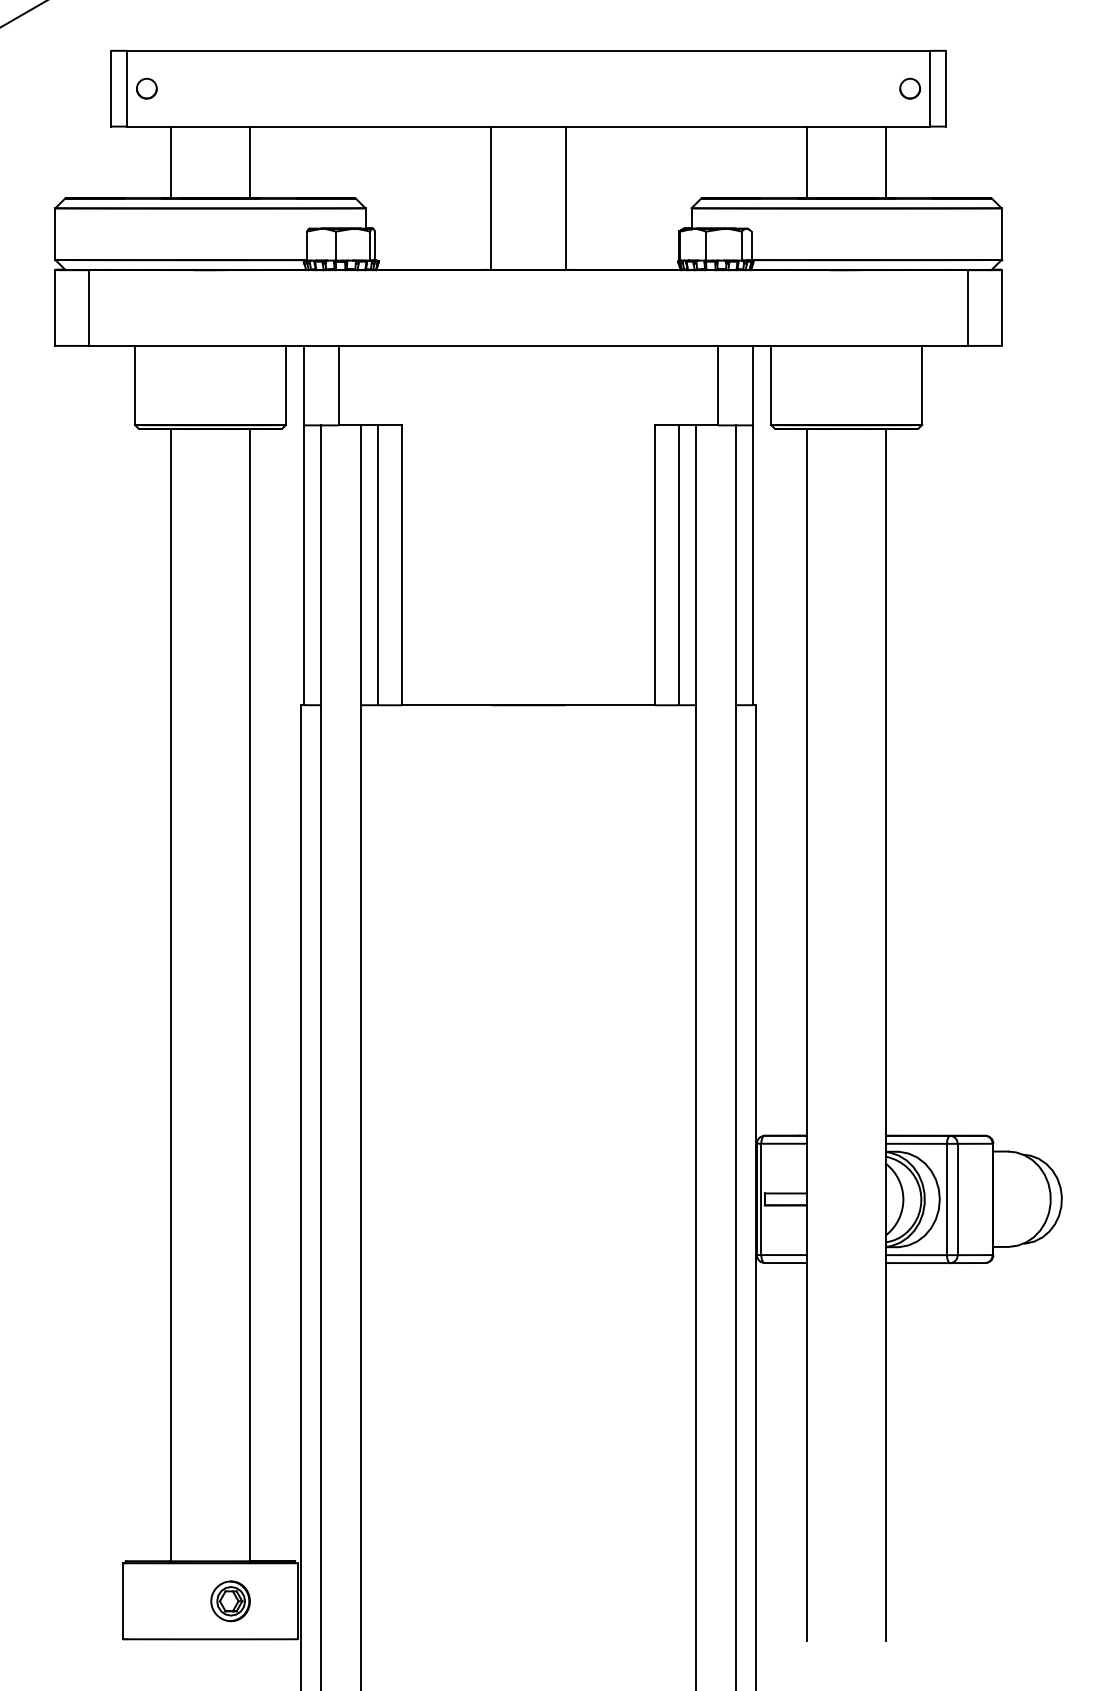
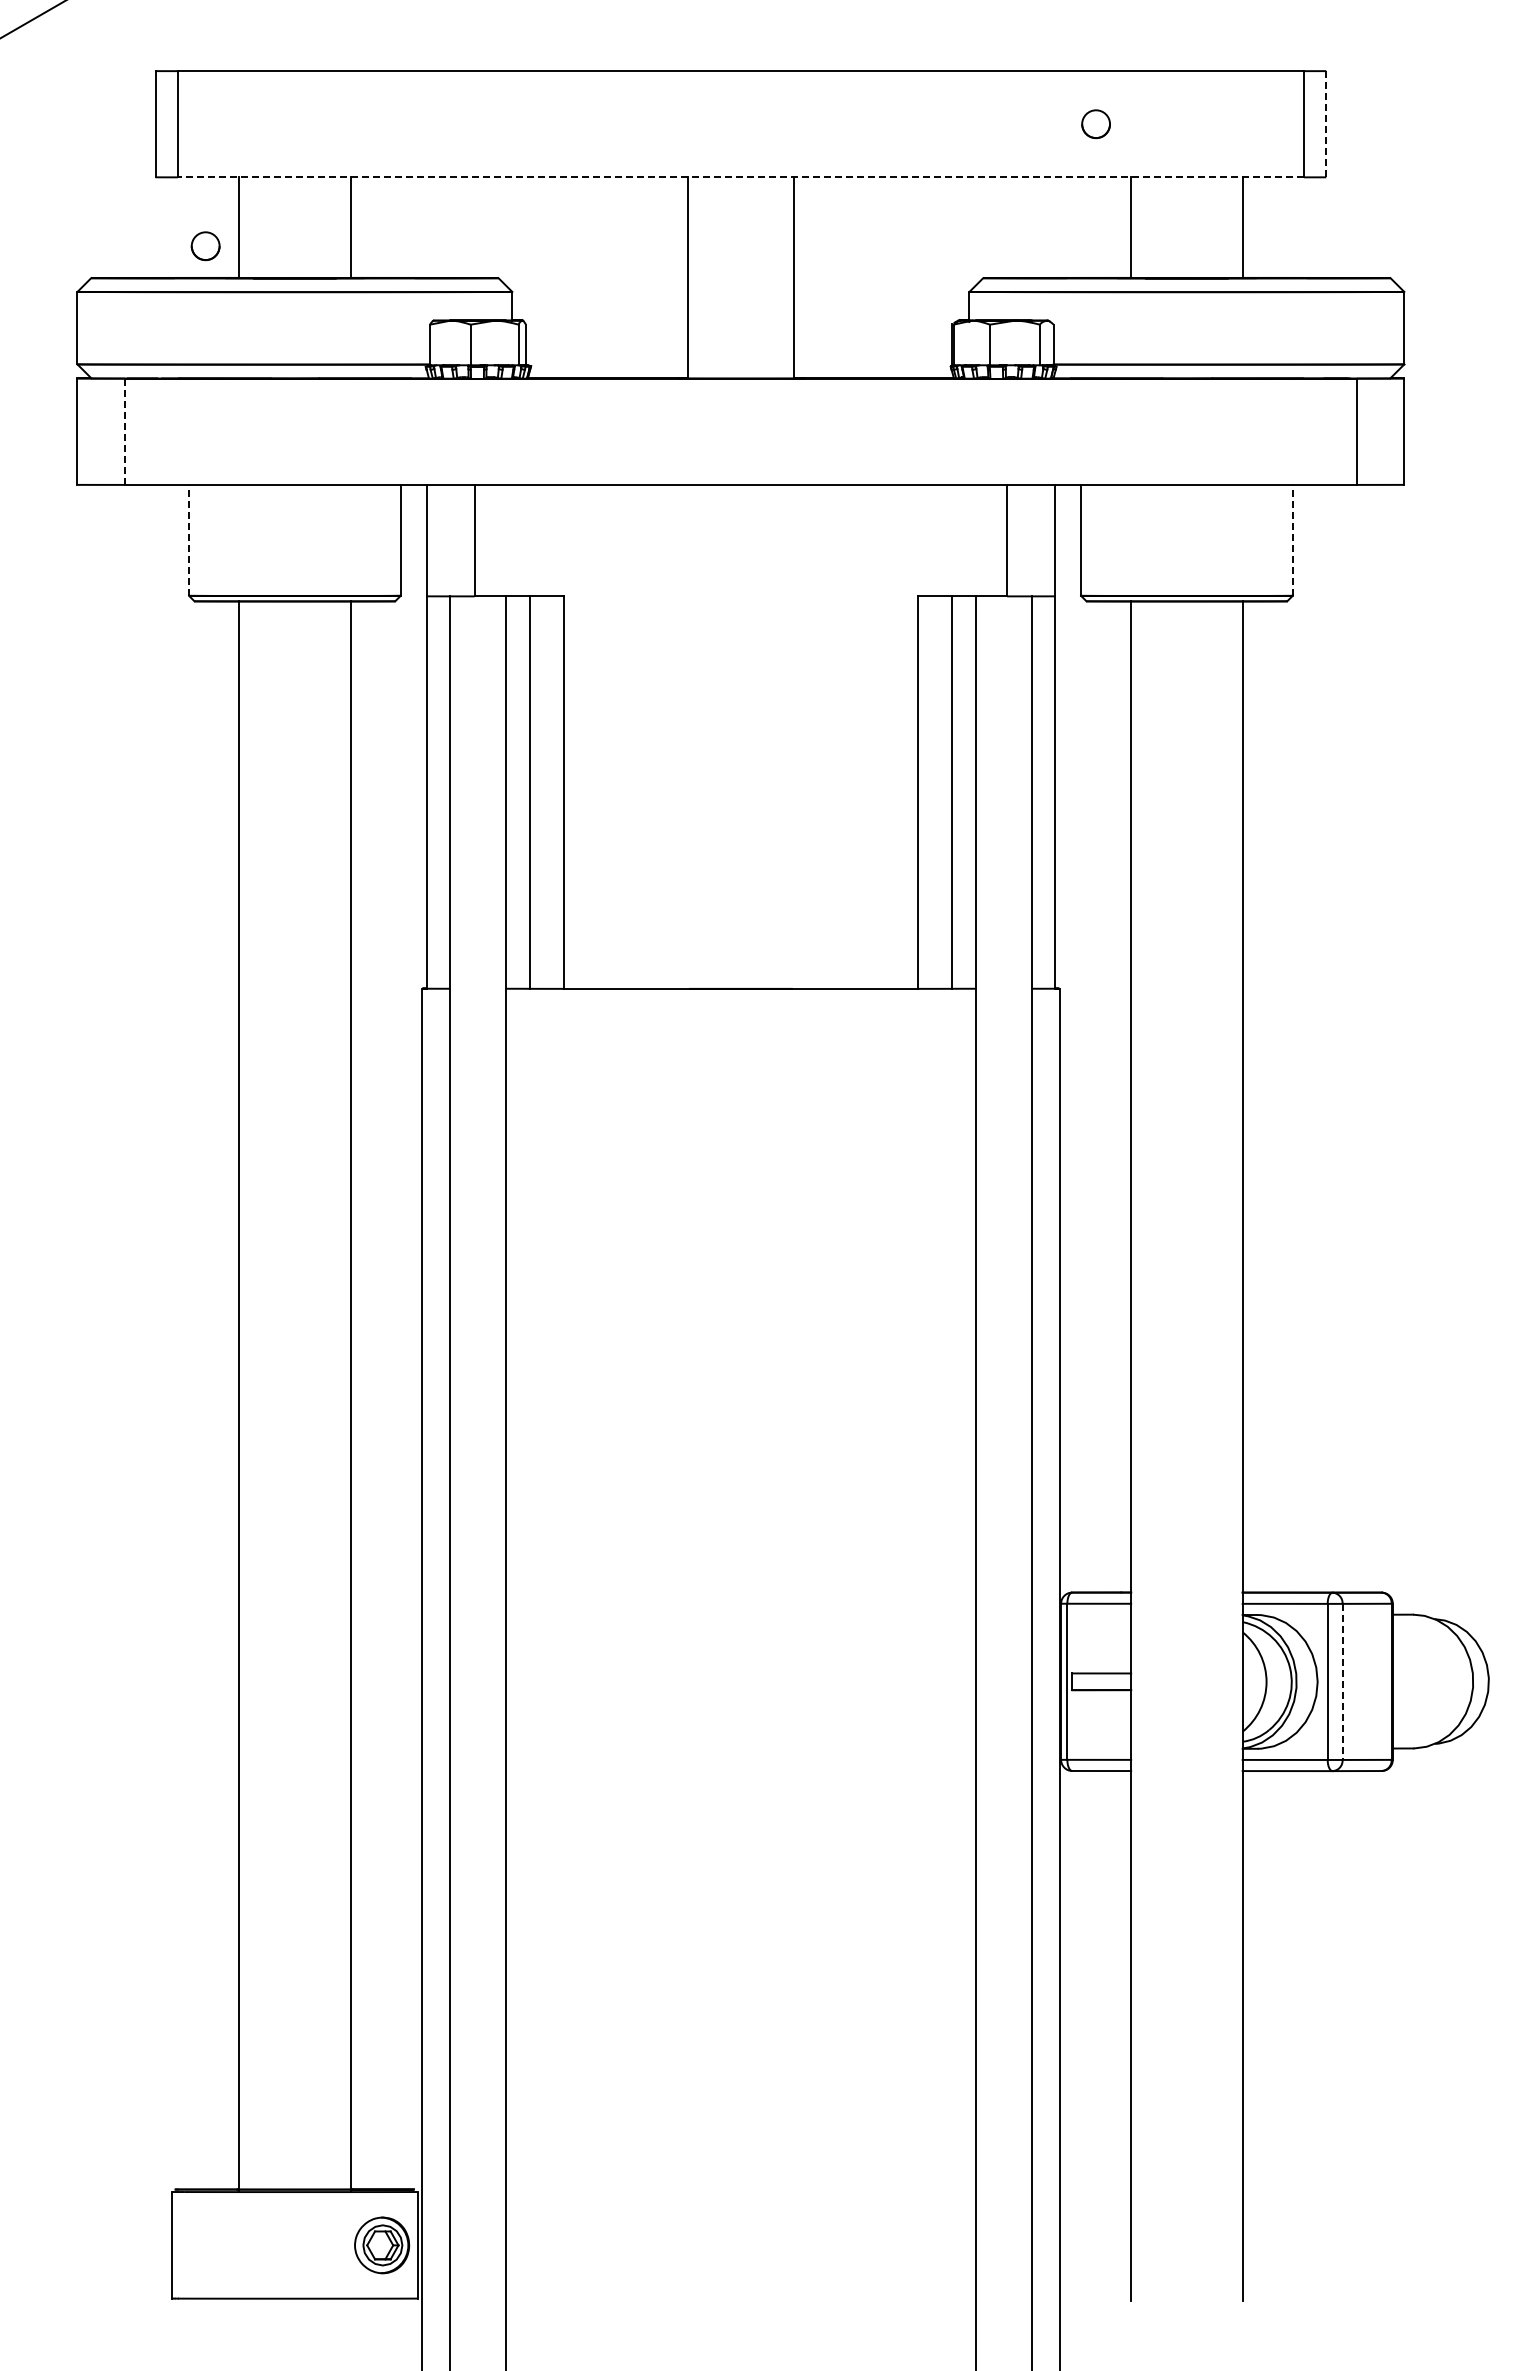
part: (146, 88) -> (205, 246), moved
part: (909, 88) -> (1095, 124), moved
line: (946, 88) -> (1326, 123), solid -> dashed
line: (528, 126) -> (740, 177), solid -> dashed
line: (88, 307) -> (124, 431), solid -> dashed
line: (134, 384) -> (188, 539), solid -> dashed
line: (921, 384) -> (1292, 539), solid -> dashed
line: (957, 1199) -> (1342, 1682), solid -> dashed
part: (230, 1601) -> (382, 2245), moved

